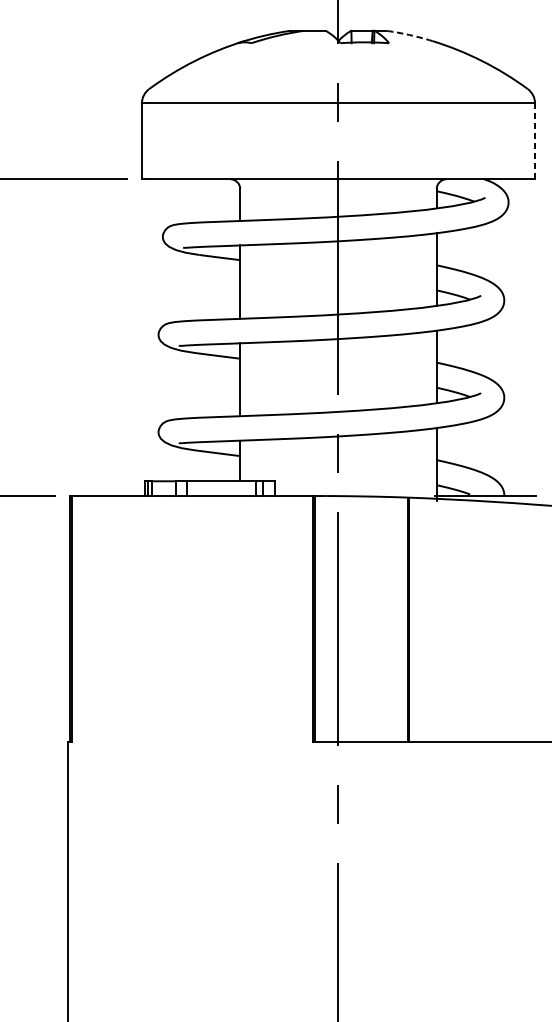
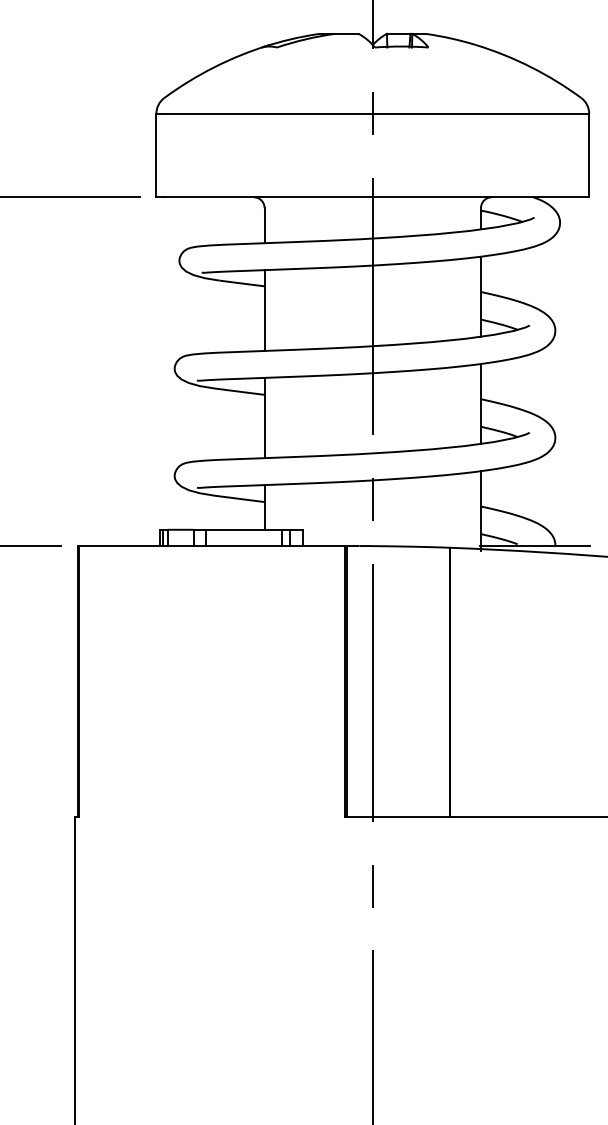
arc: (409, 35) -> (451, 38), dashed -> solid
line: (535, 141) -> (589, 155), dashed -> solid

